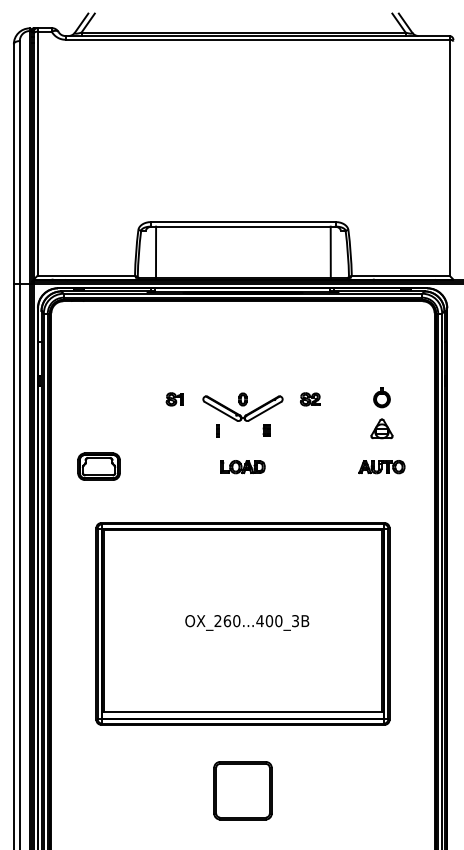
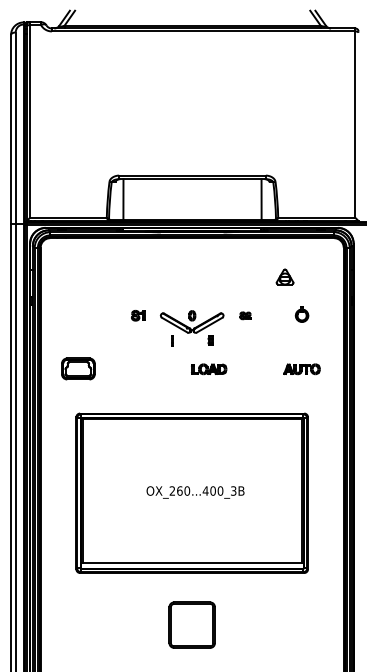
part: (310, 399) -> (245, 315), size x0.7
part: (381, 428) -> (284, 276), moved
part: (243, 467) -> (209, 369), moved

